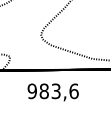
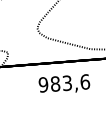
text: (52, 92) -> (63, 84), moved

